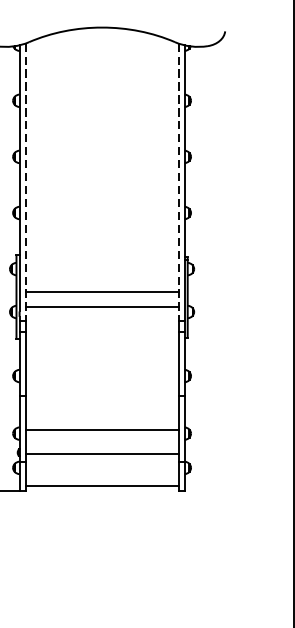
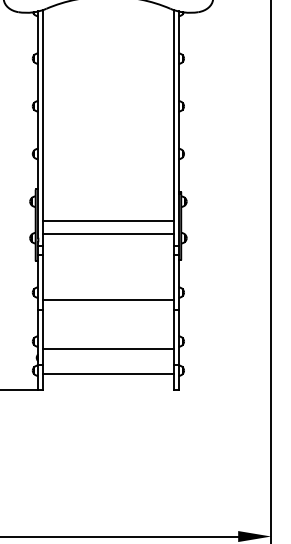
line: (25, 181) -> (43, 127), dashed -> solid
line: (178, 181) -> (173, 127), dashed -> solid
line: (102, 430) -> (108, 299), moved
line: (102, 453) -> (108, 348), moved
line: (102, 486) -> (108, 374), moved

